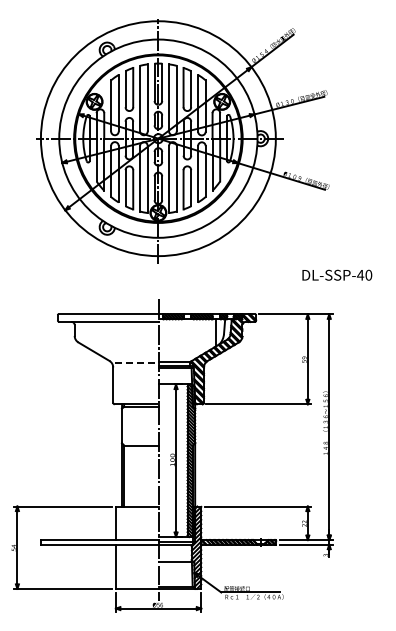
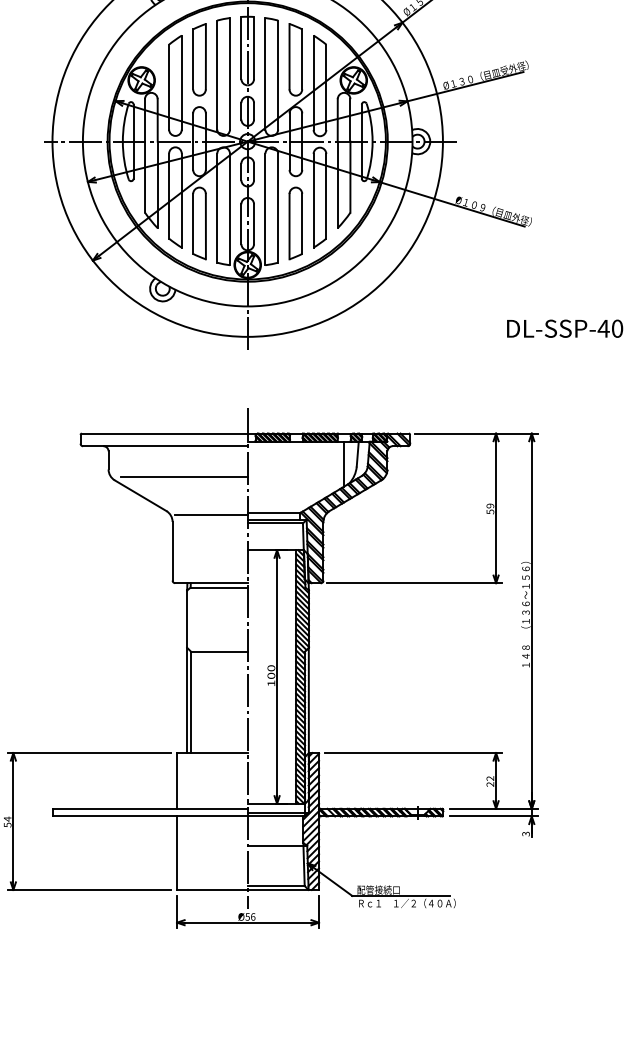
text: (337, 274) -> (565, 327), moved
line: (120, 340) -> (184, 477), added
line: (136, 363) -> (211, 515), dashed -> solid

